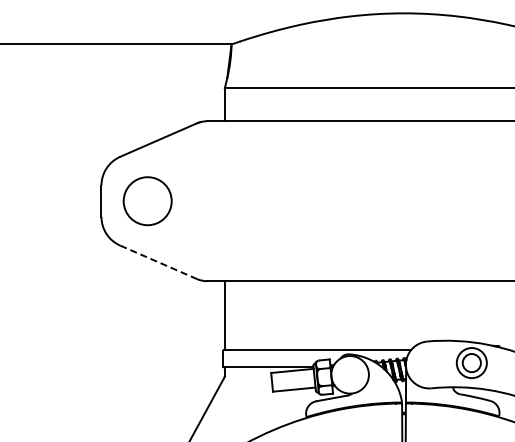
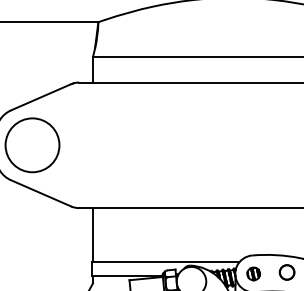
circle: (147, 200) -> (32, 144), size x1.43
line: (158, 262) -> (40, 193), dashed -> solid
circle: (471, 362) -> (286, 272), size x0.62
part: (429, 364) -> (253, 273), added

